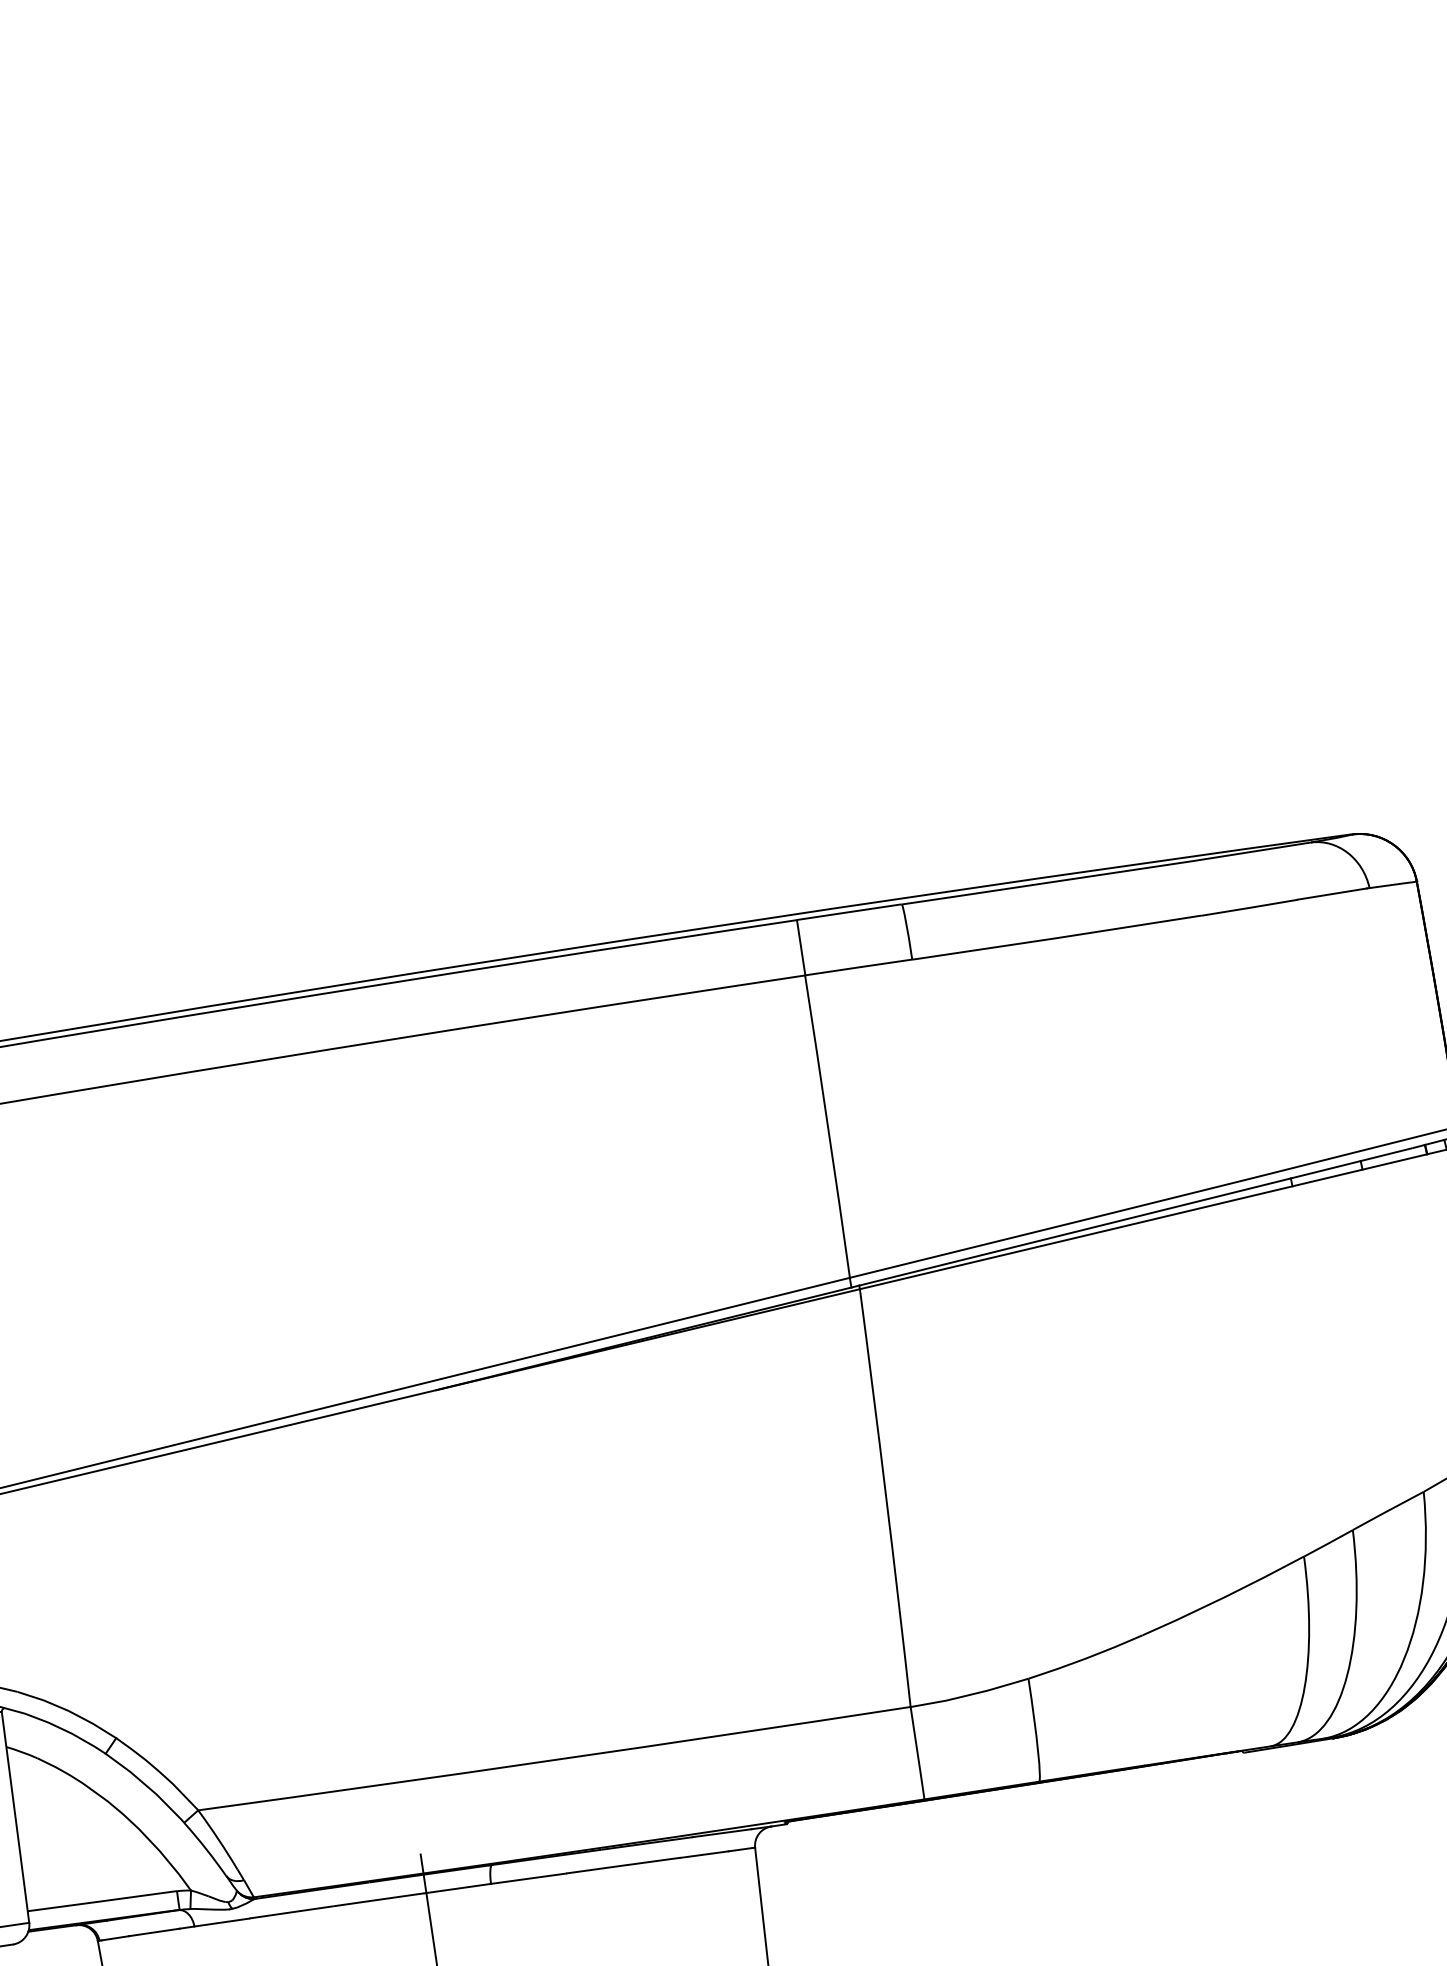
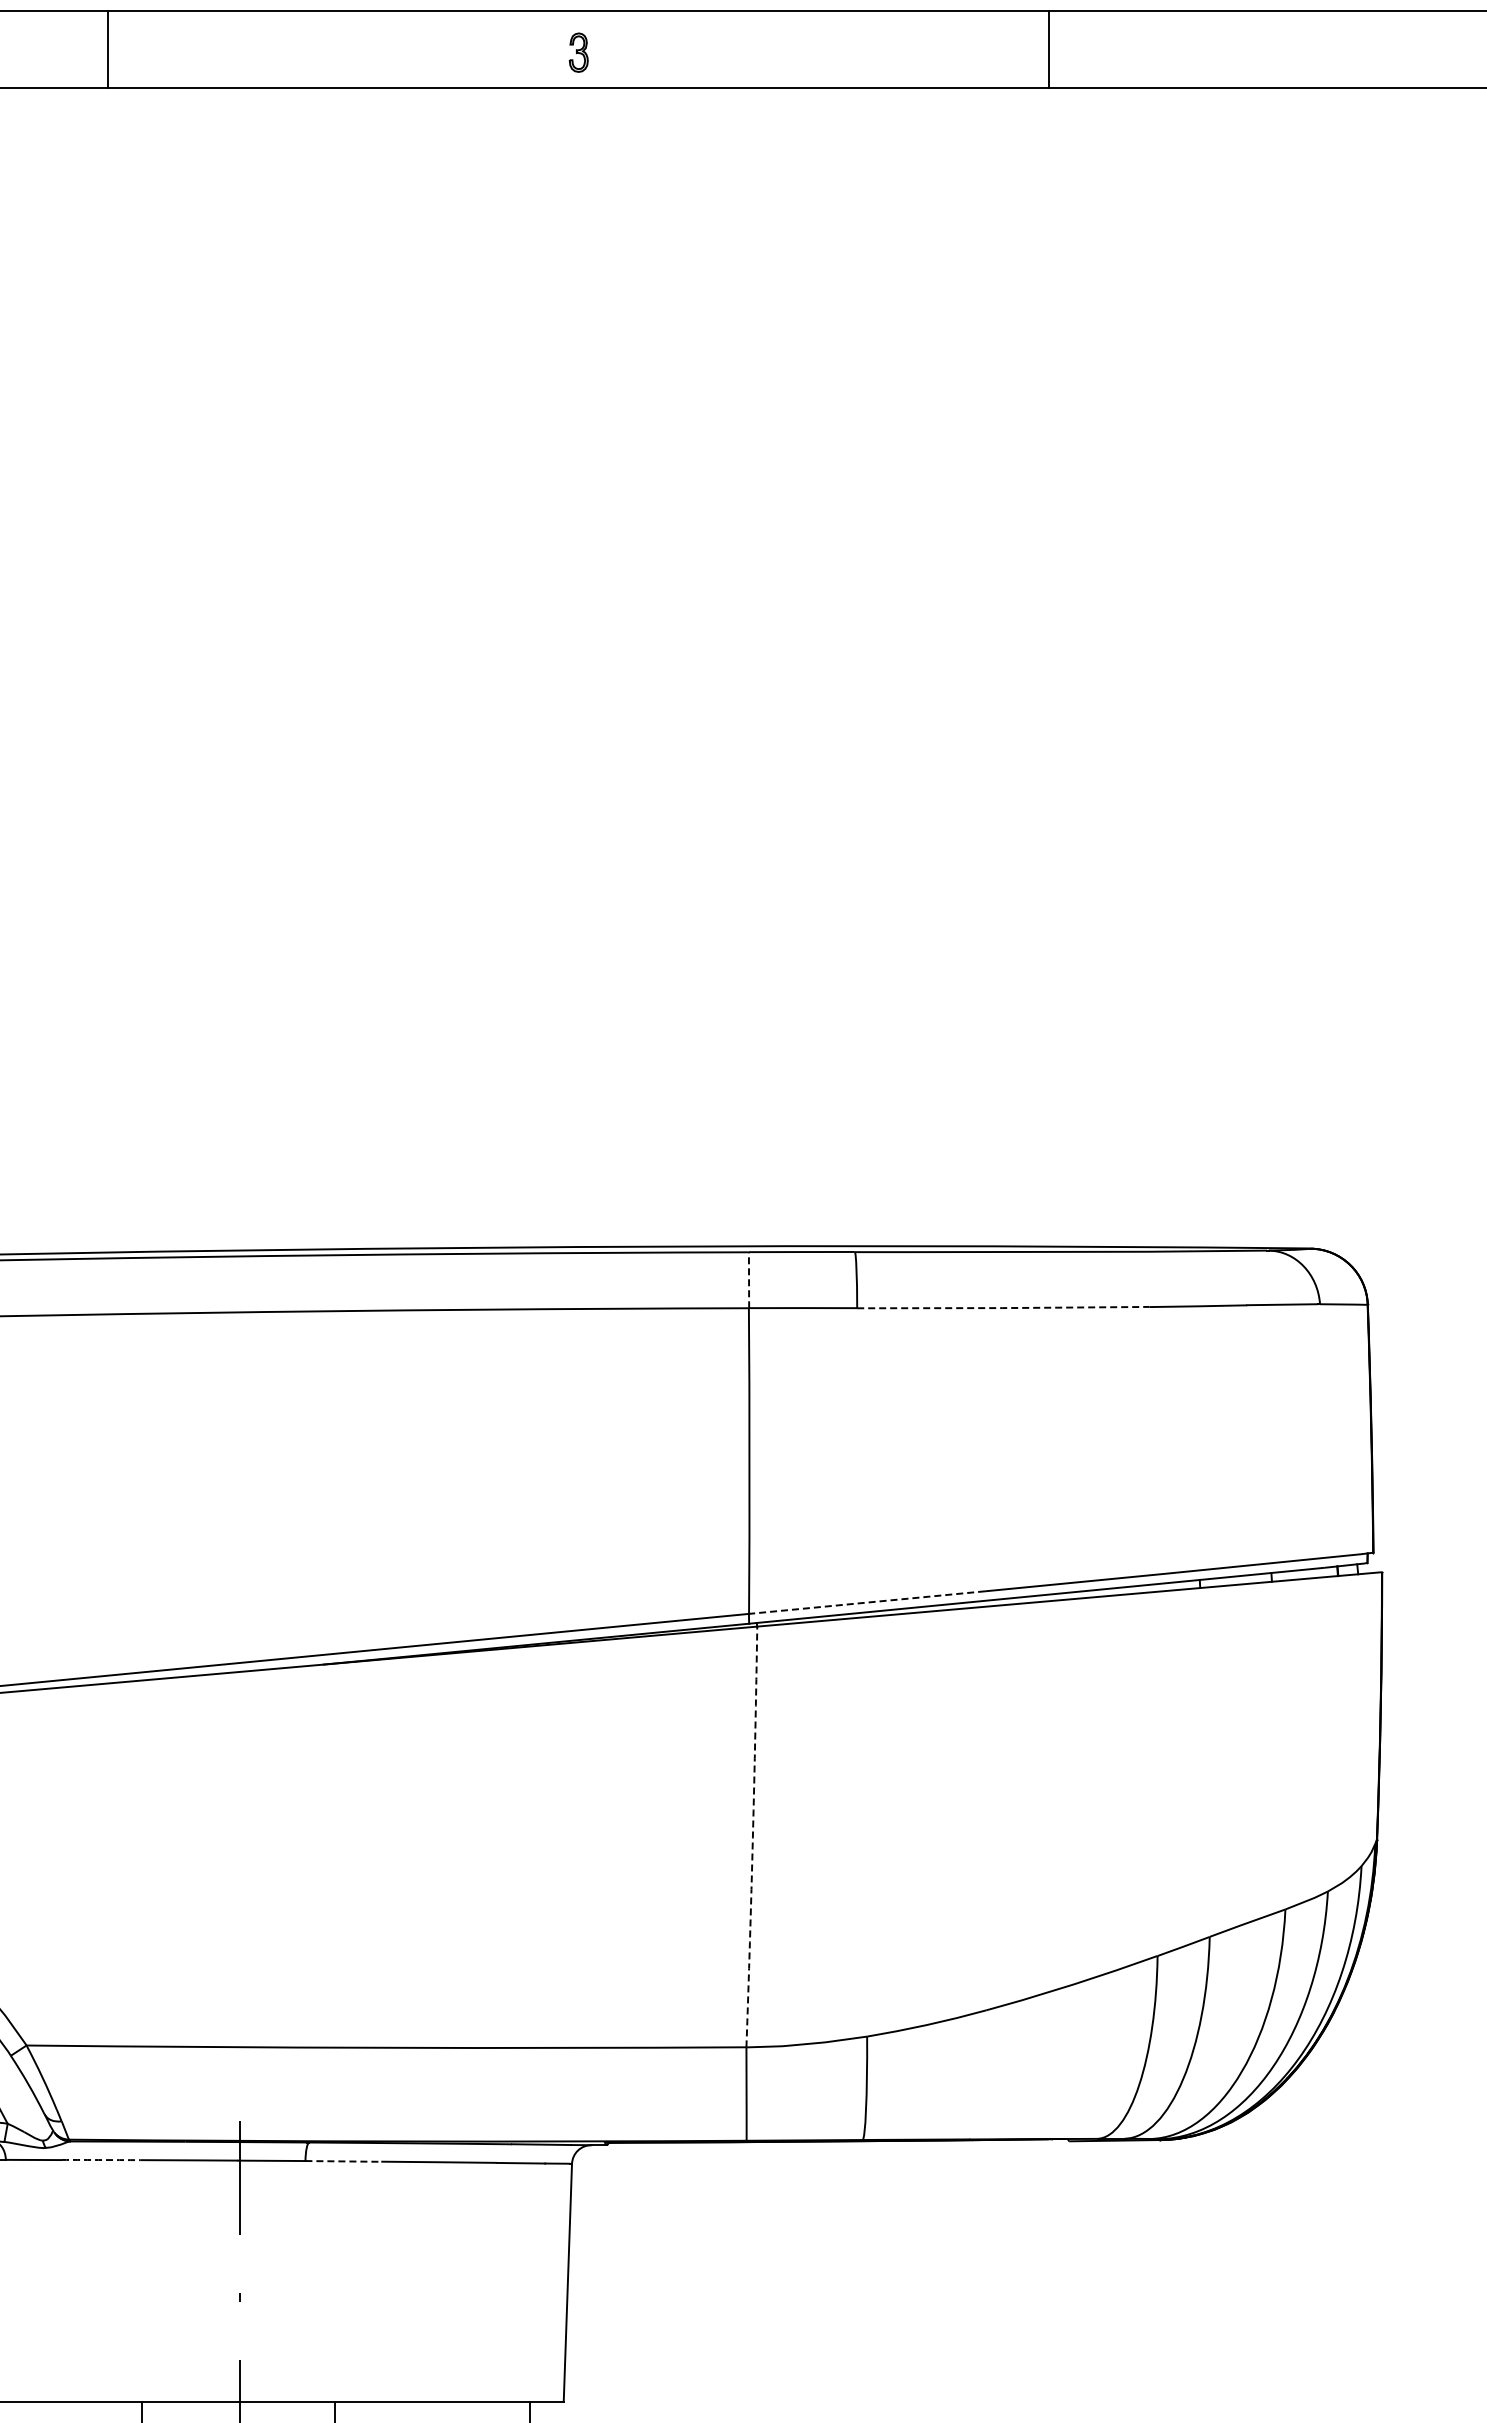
line: (1056, 938) -> (1002, 1308), solid -> dashed
line: (801, 947) -> (749, 1280), solid -> dashed
line: (965, 1249) -> (867, 1602), solid -> dashed
arc: (885, 1498) -> (752, 1837), solid -> dashed
line: (528, 1878) -> (343, 2161), solid -> dashed
arc: (291, 1912) -> (103, 2160), solid -> dashed

